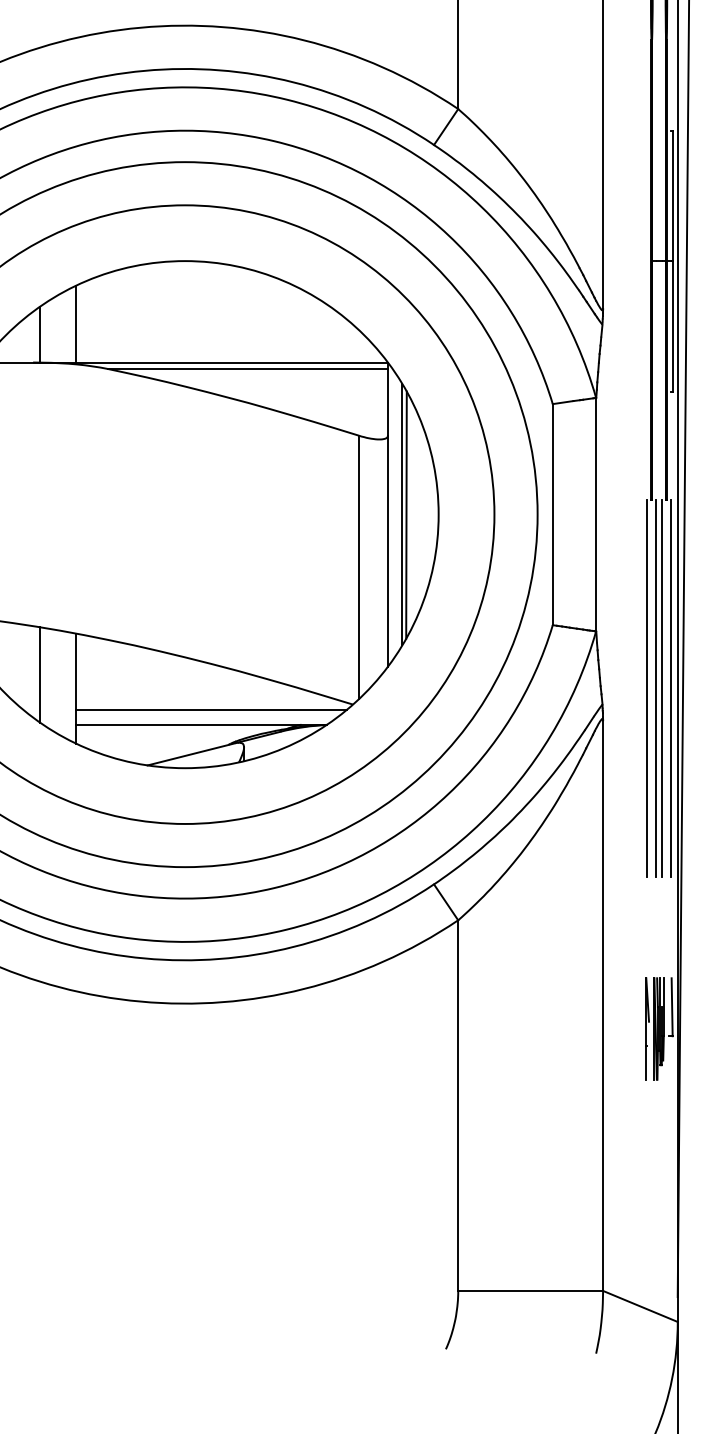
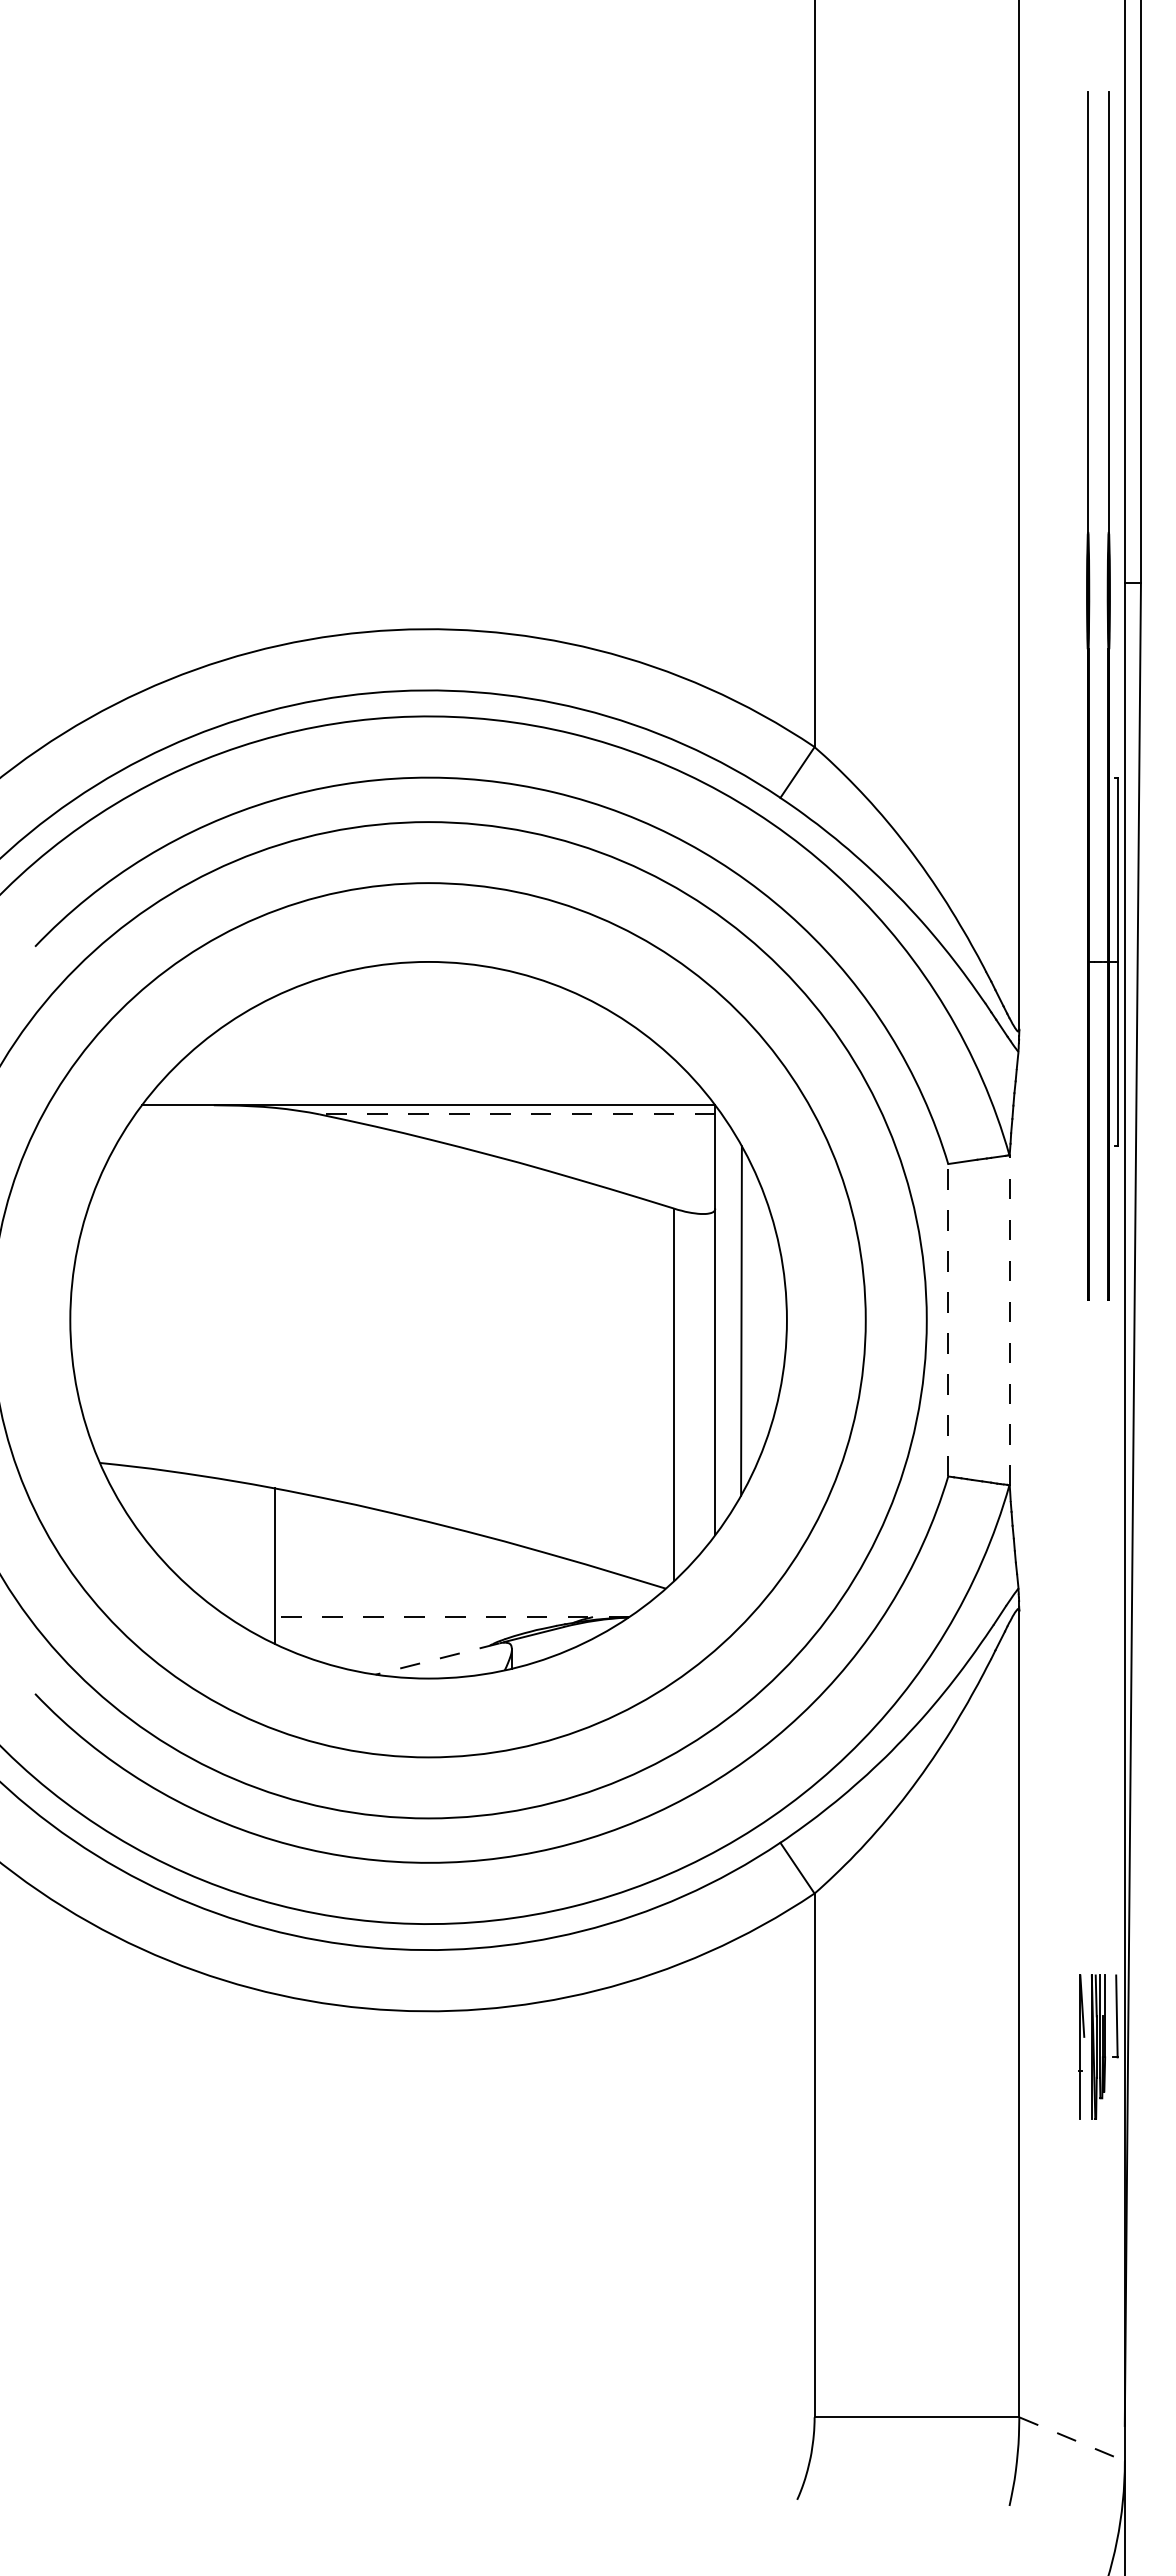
line: (76, 323) -> (275, 1050), removed
line: (39, 334) -> (223, 1065), removed
line: (247, 369) -> (517, 1114), solid -> dashed
line: (402, 514) -> (735, 1319), removed
line: (552, 514) -> (948, 1319), solid -> dashed
line: (596, 514) -> (1009, 1320), solid -> dashed
line: (39, 674) -> (223, 1546), removed
line: (647, 688) -> (1081, 1565), removed
line: (656, 688) -> (1094, 1565), removed
line: (661, 688) -> (1102, 1565), removed
line: (670, 688) -> (1114, 1565), removed
line: (211, 710) -> (465, 1596), removed
line: (201, 724) -> (451, 1617), solid -> dashed
line: (191, 754) -> (437, 1659), solid -> dashed
line: (640, 1306) -> (1072, 2439), solid -> dashed

